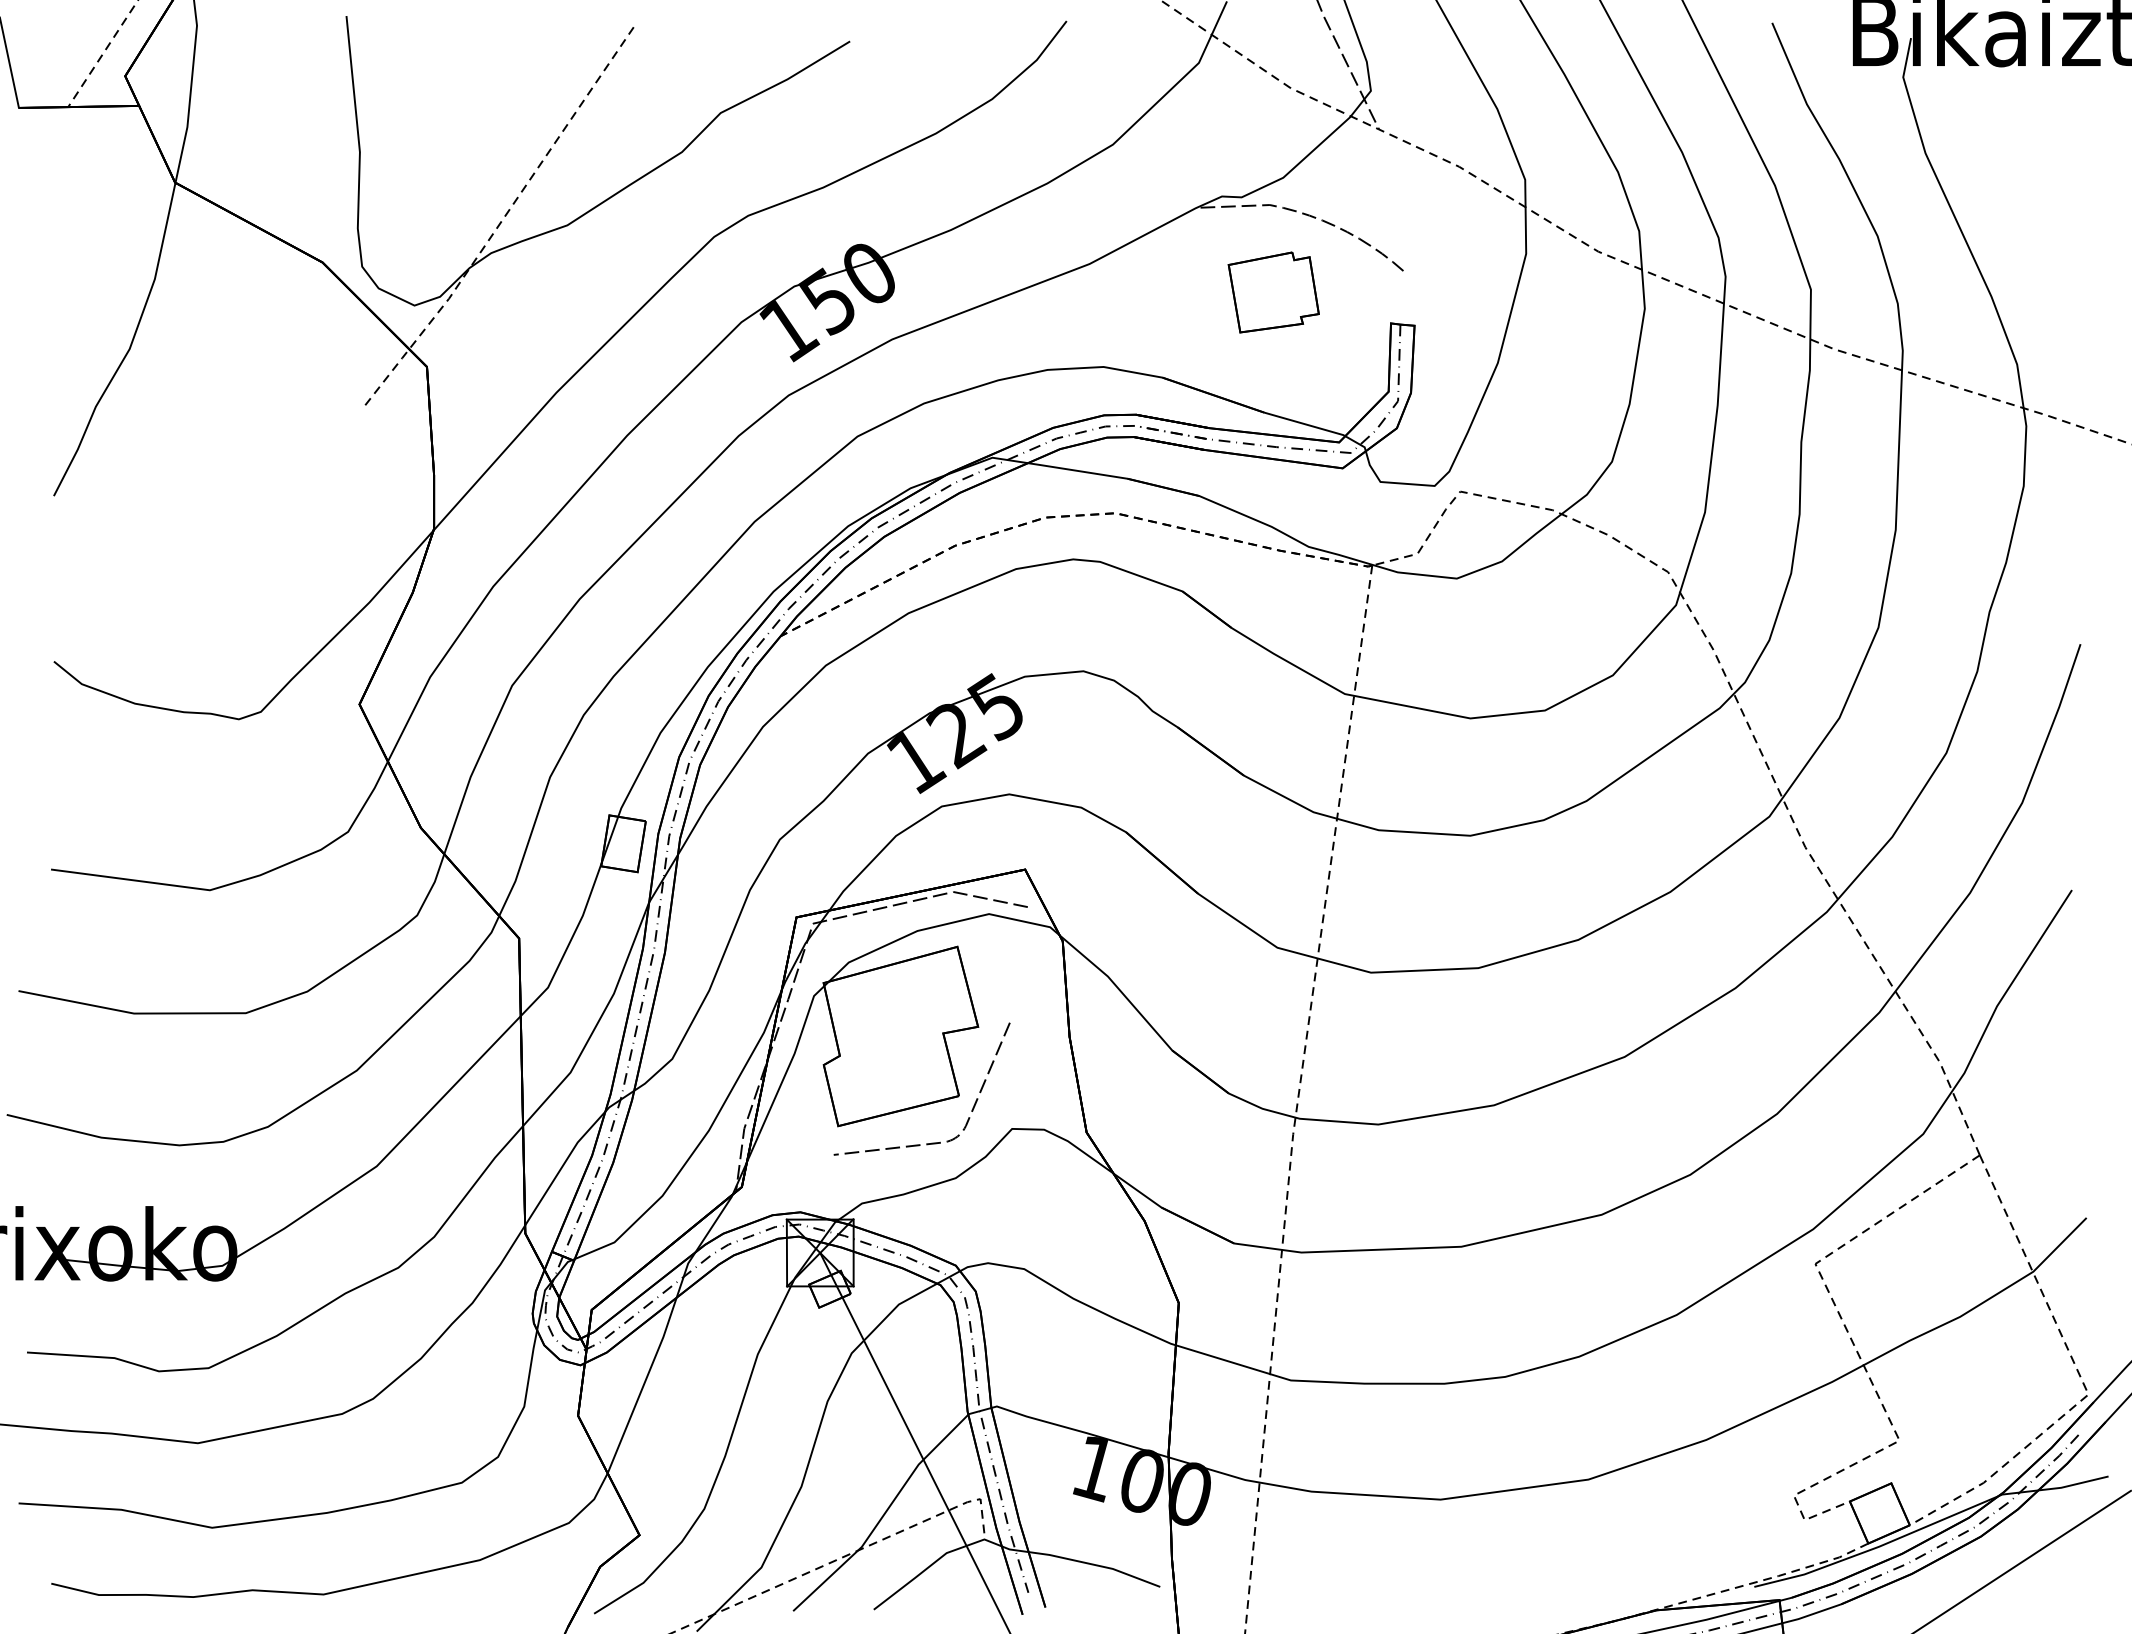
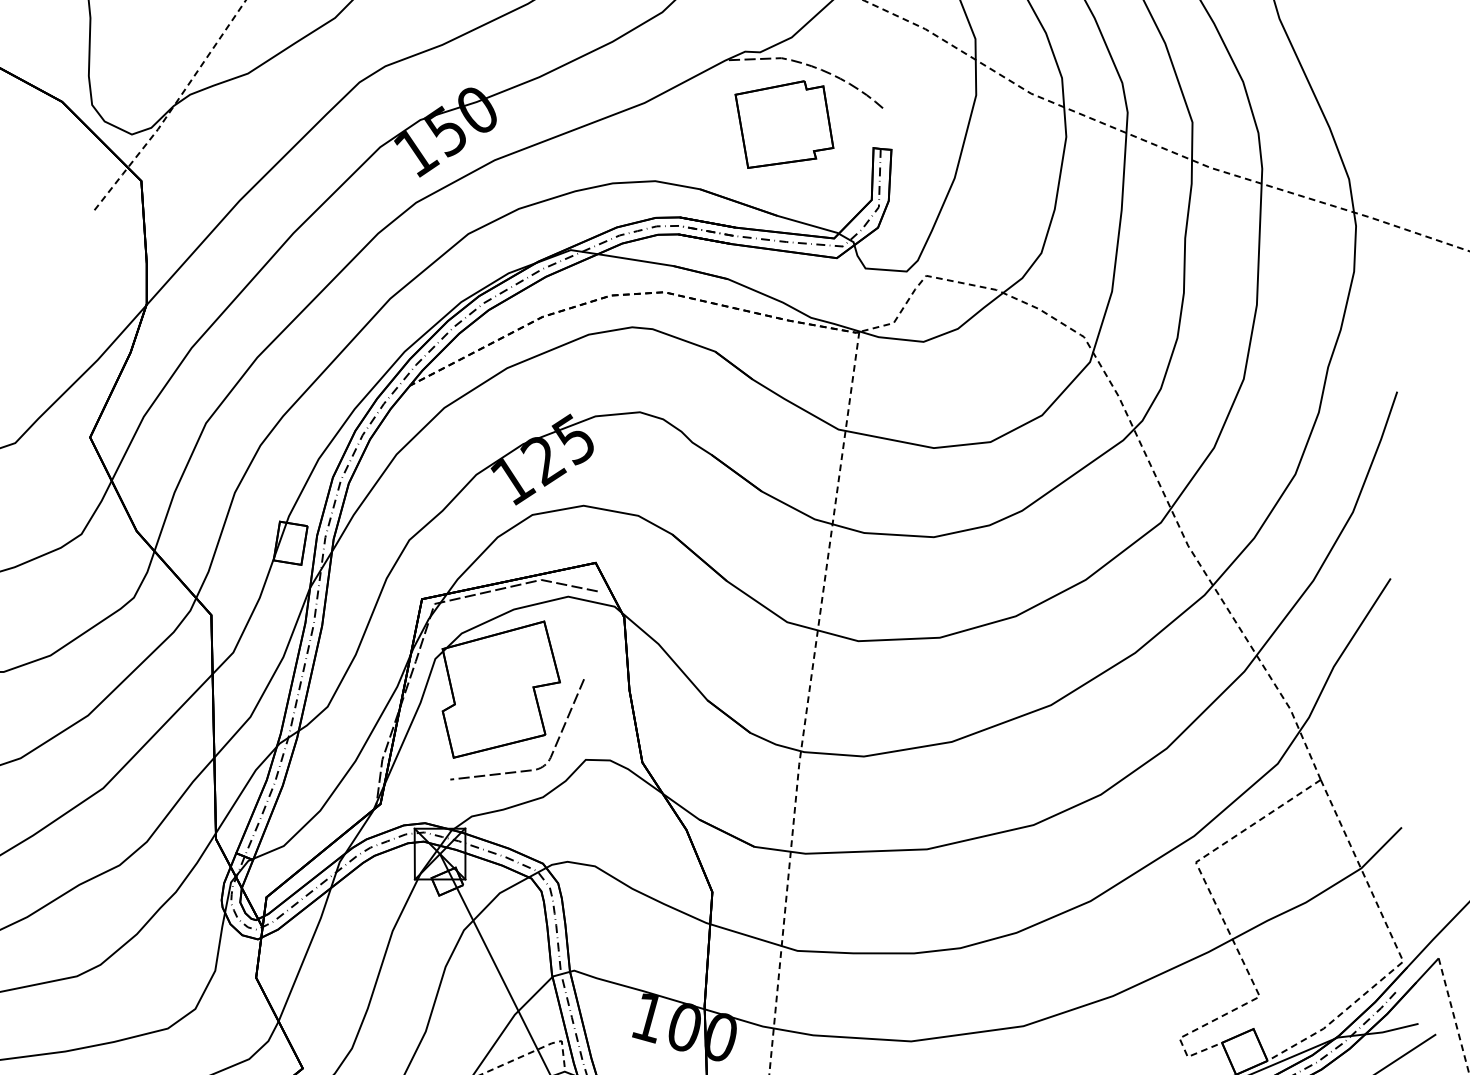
part: (1273, 292) -> (784, 124), size x1.43

